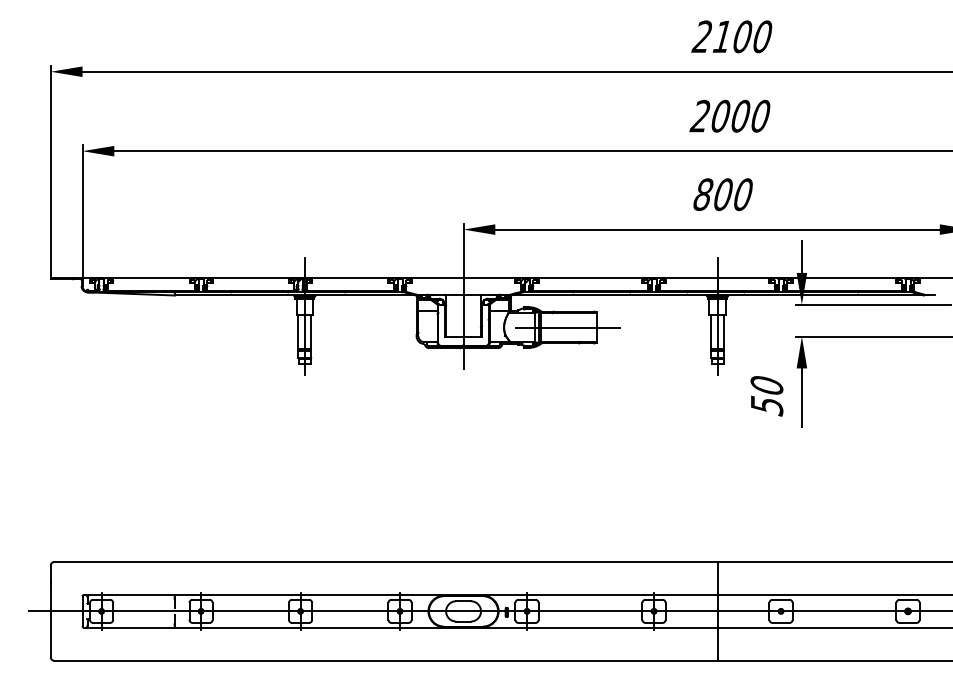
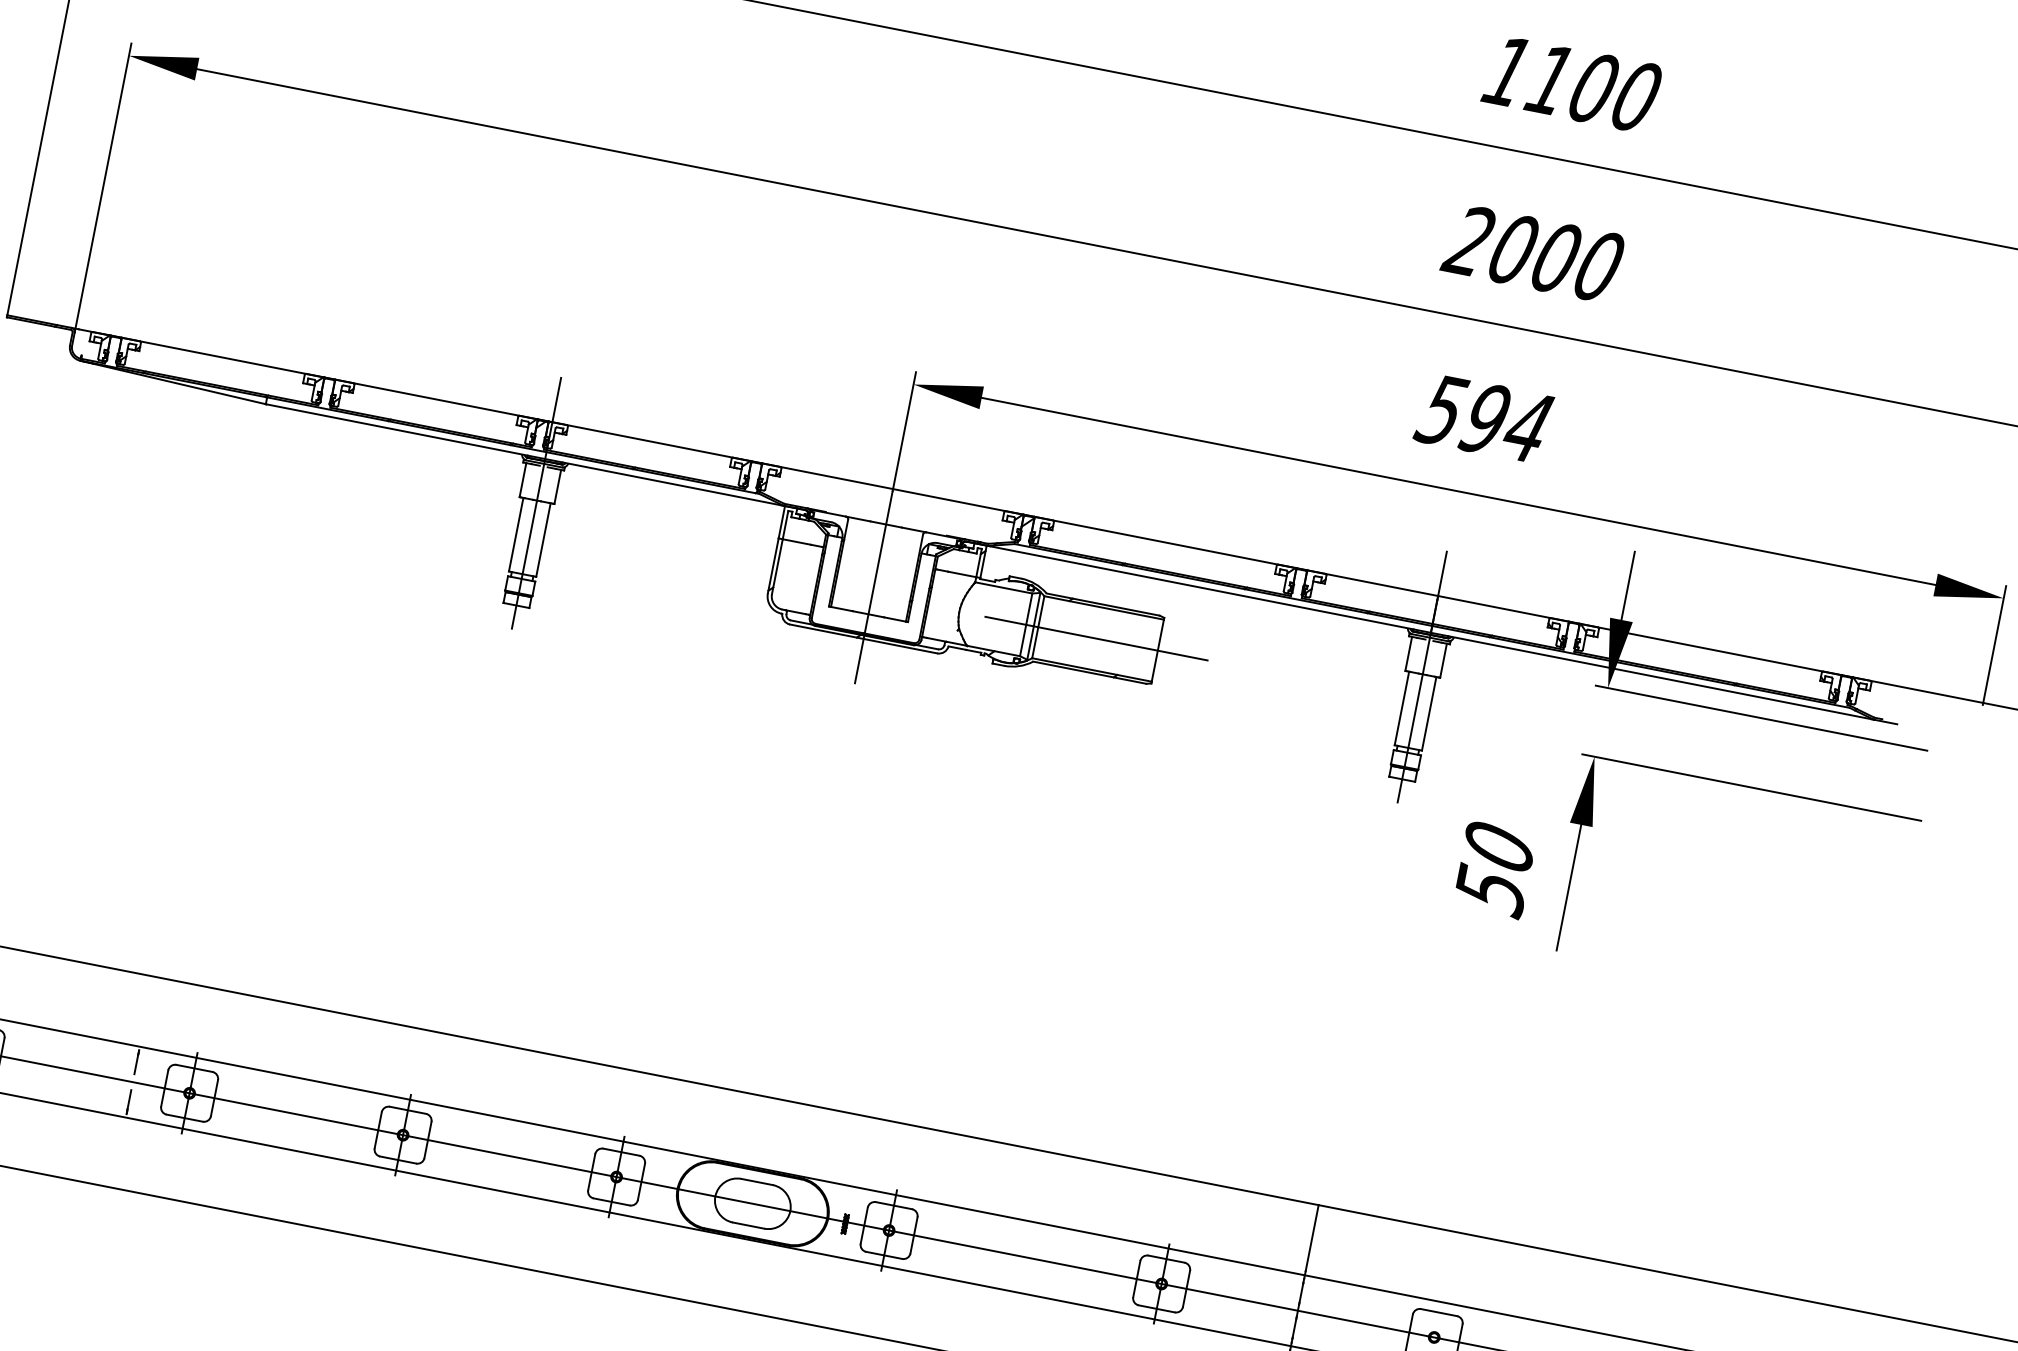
text: (701, 36) -> (1505, 70), 2100 -> 1100
text: (722, 194) -> (1484, 418), 800 -> 594

